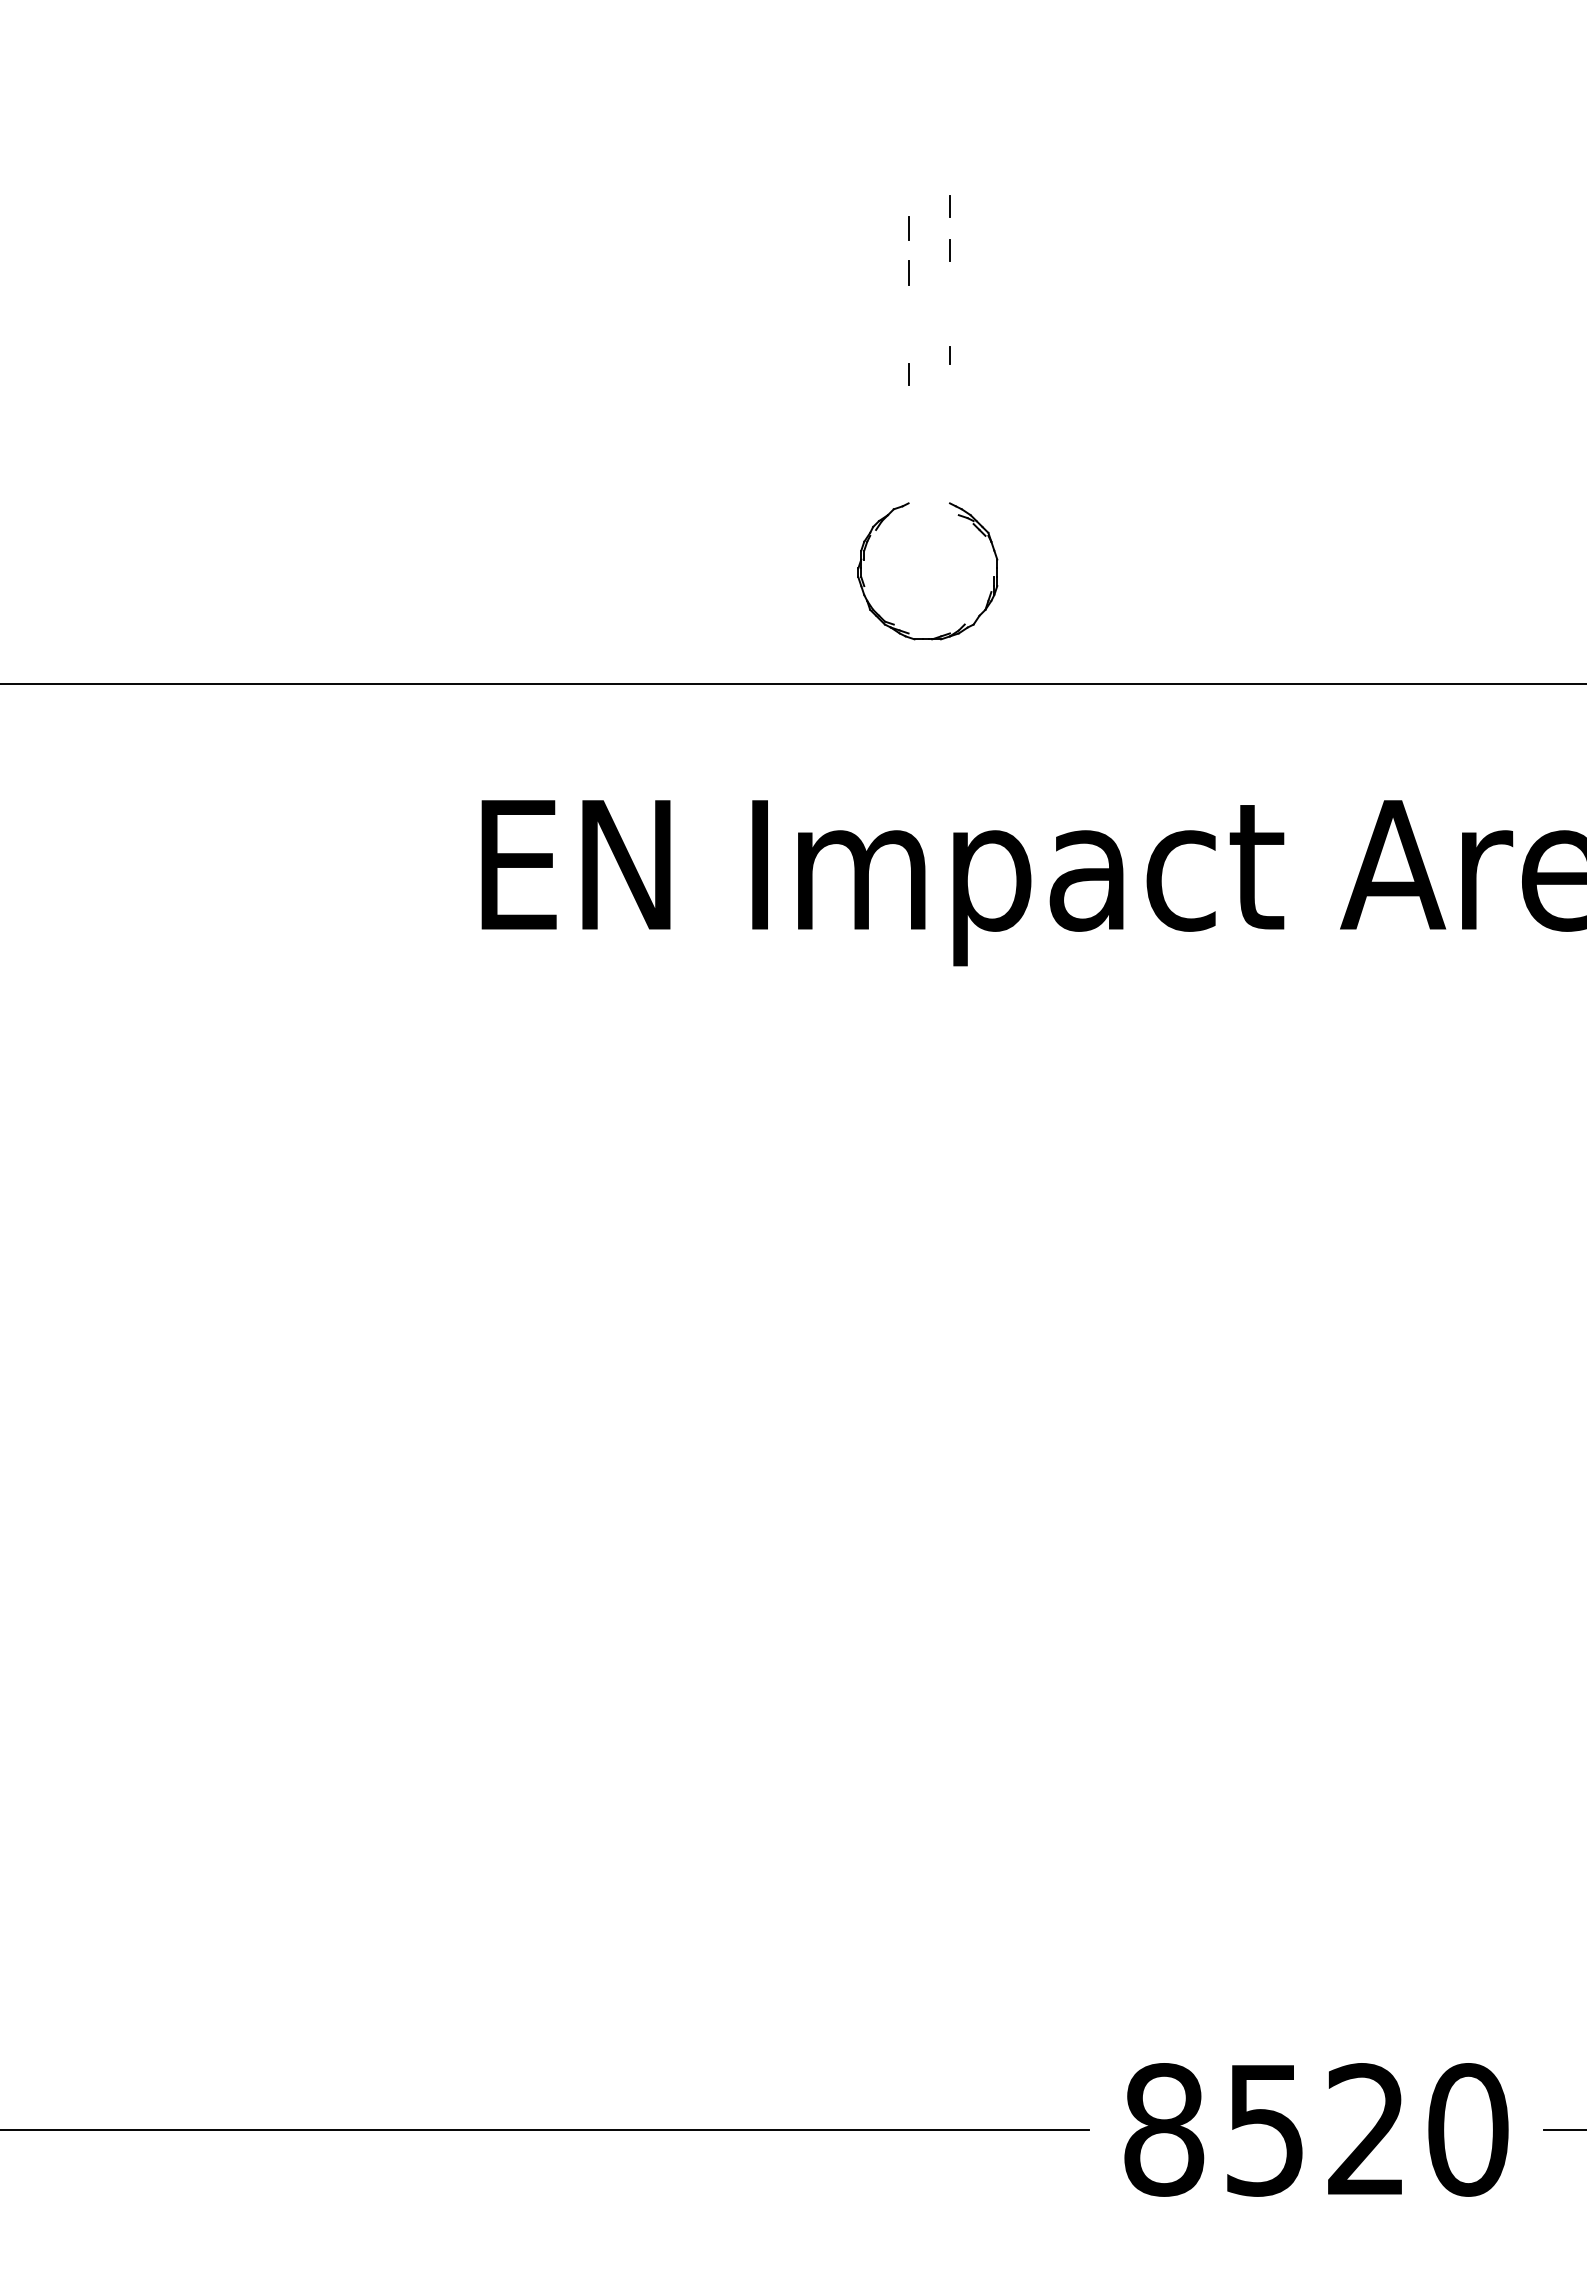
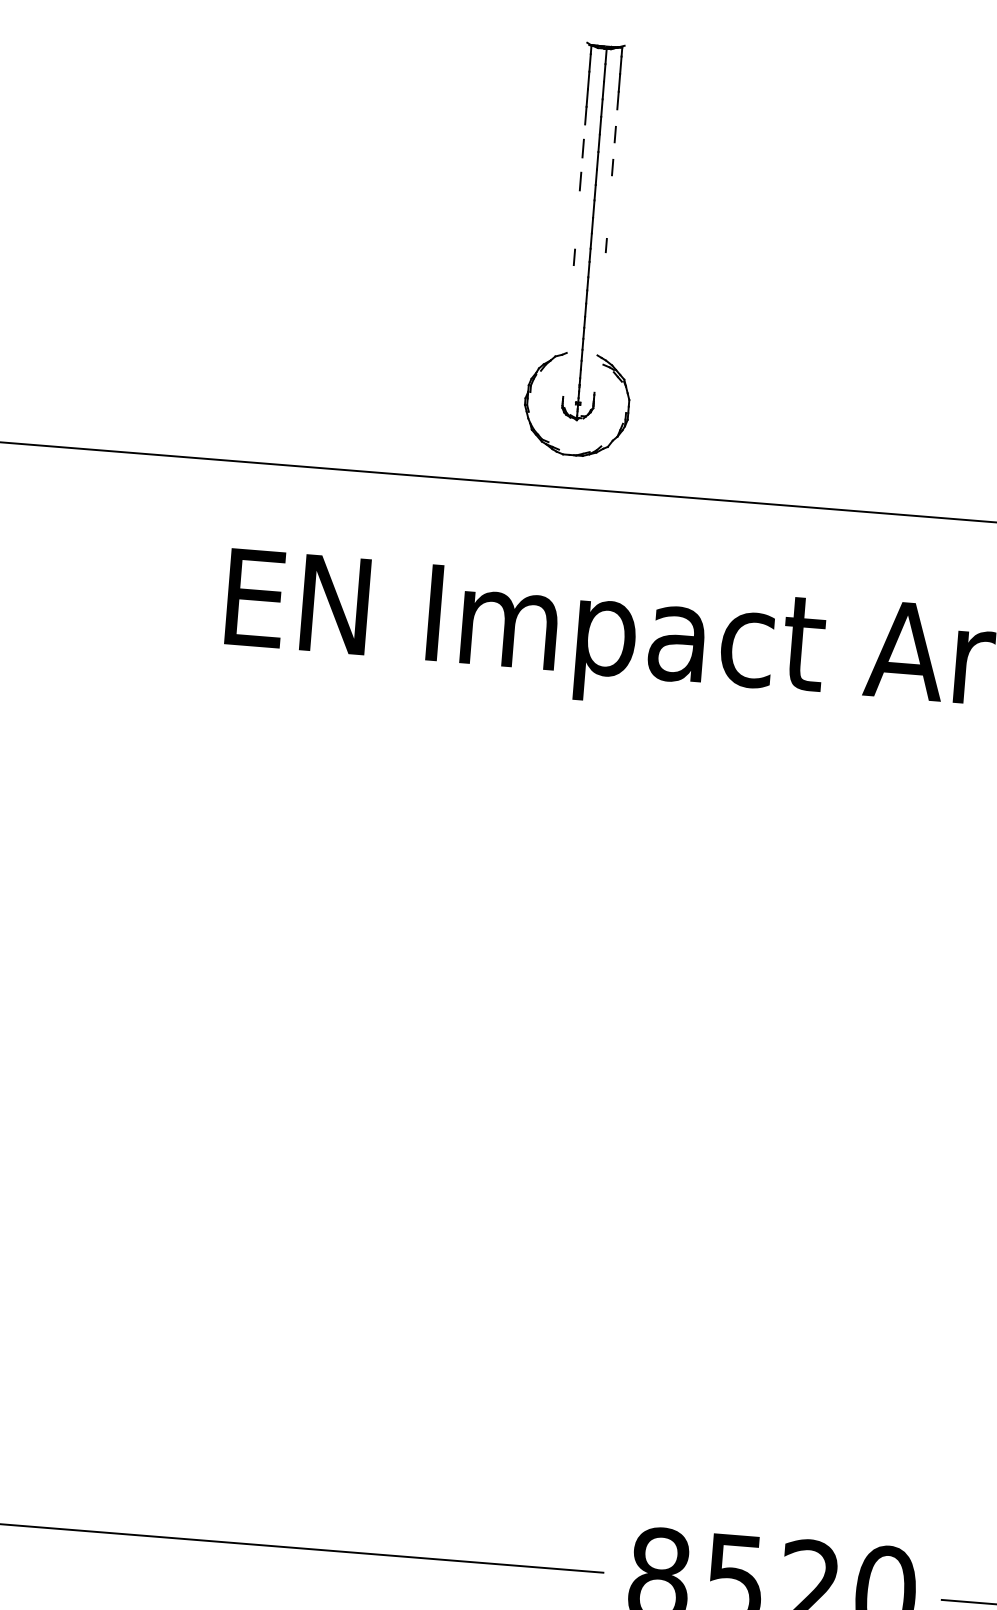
part: (927, 339) -> (590, 232), added

